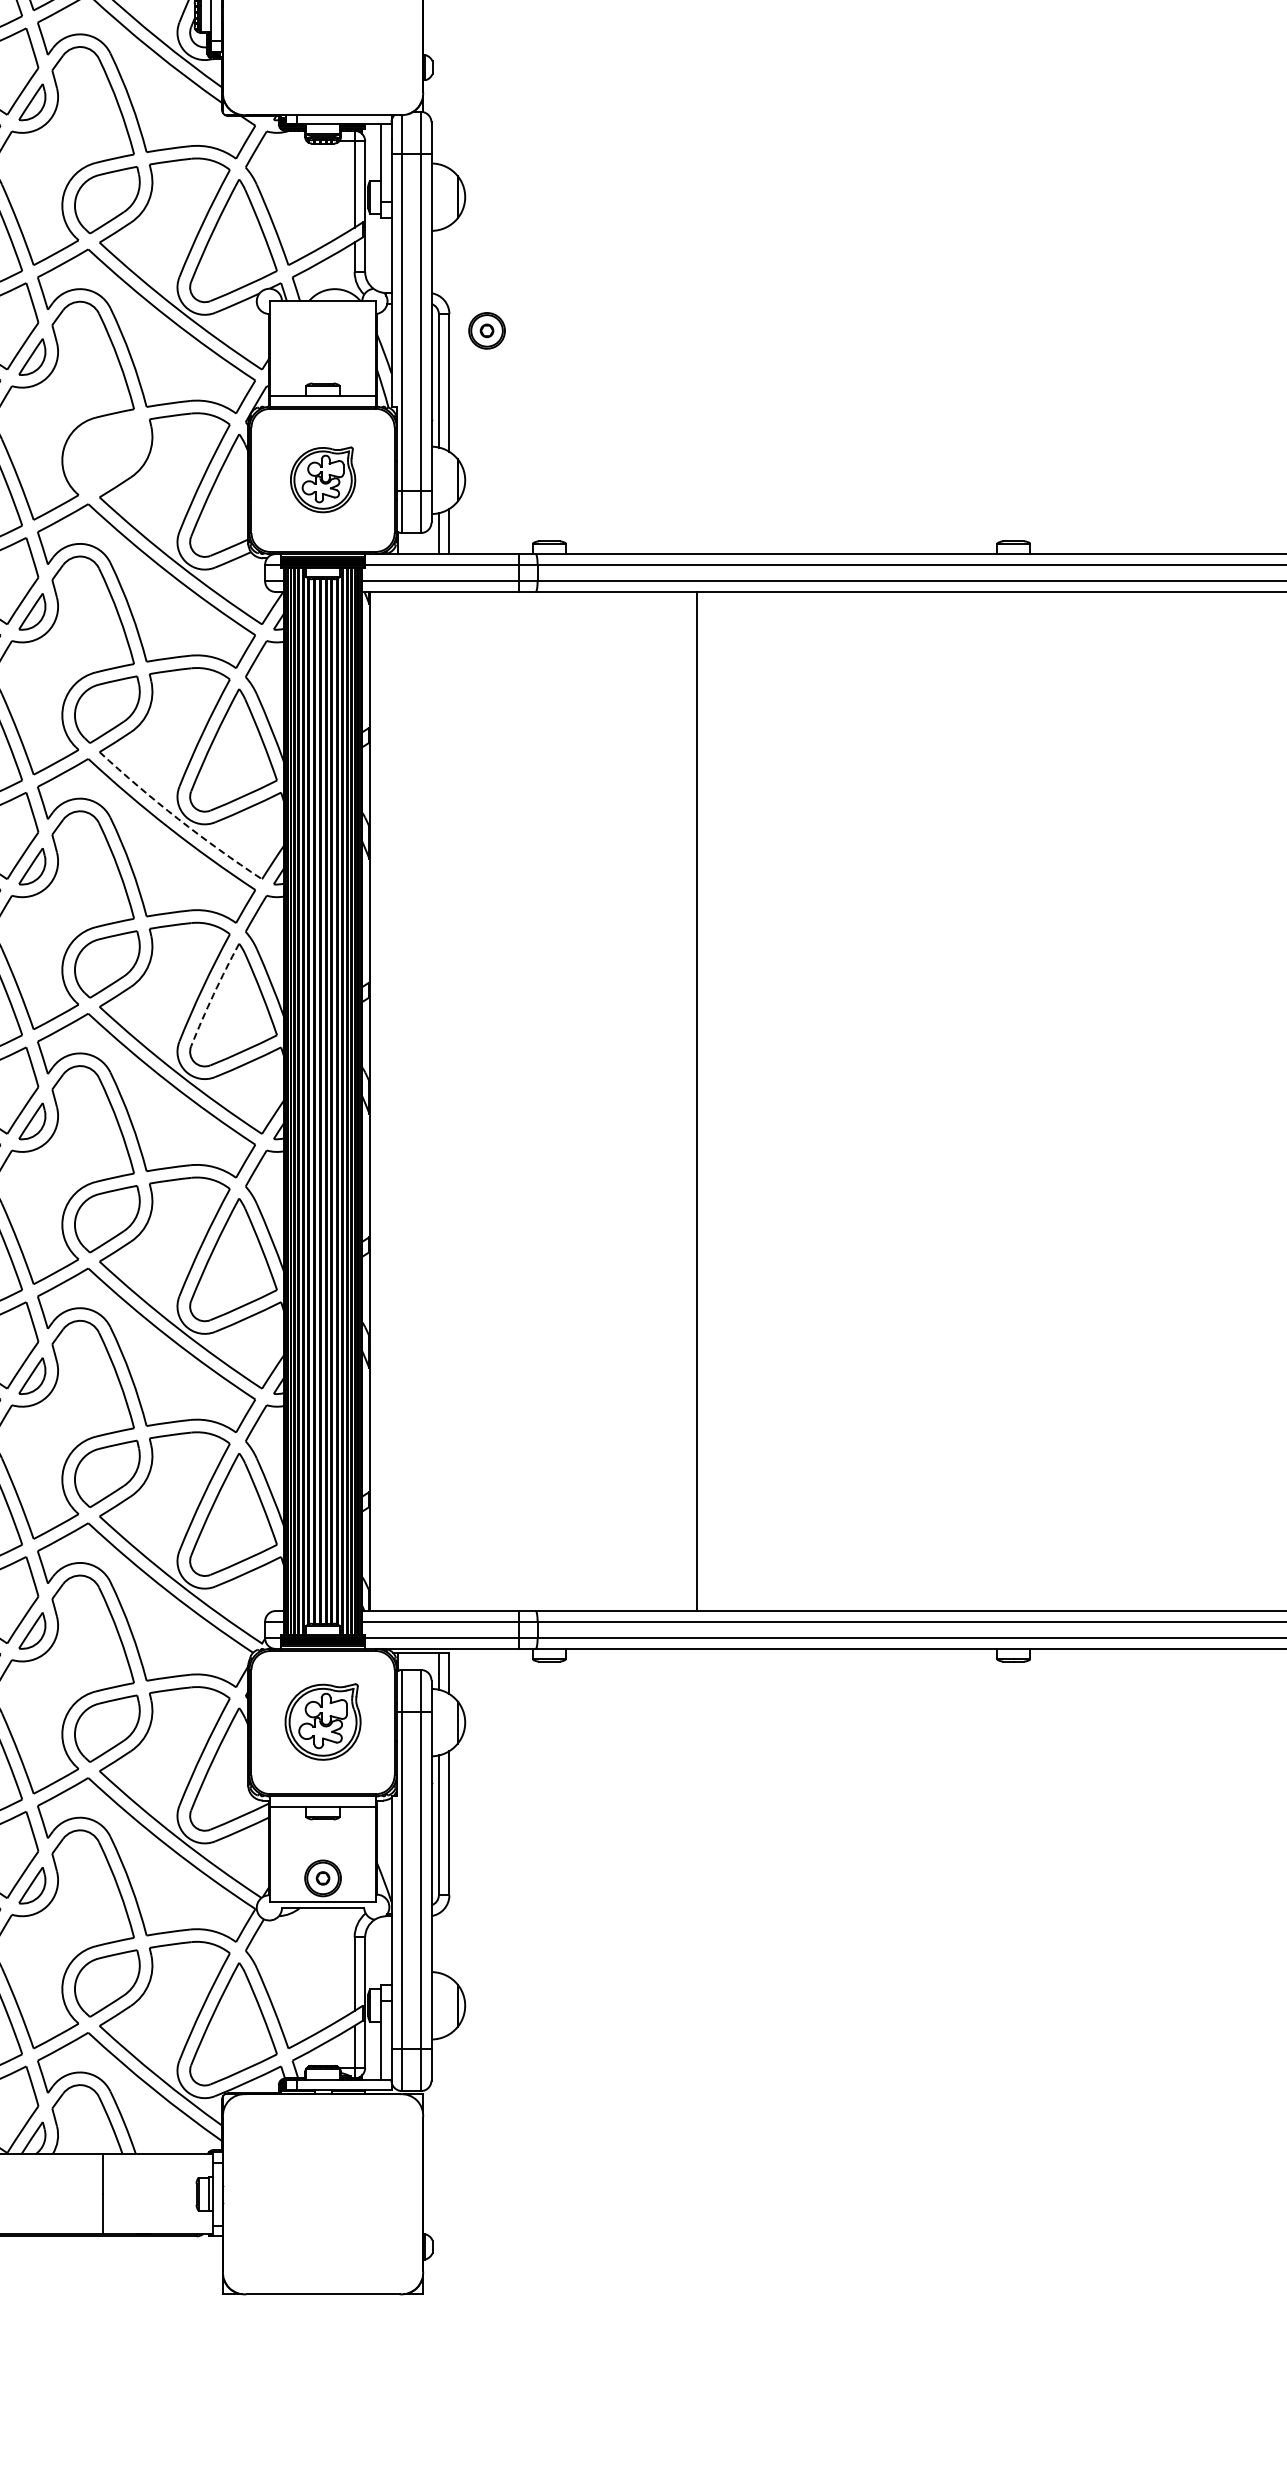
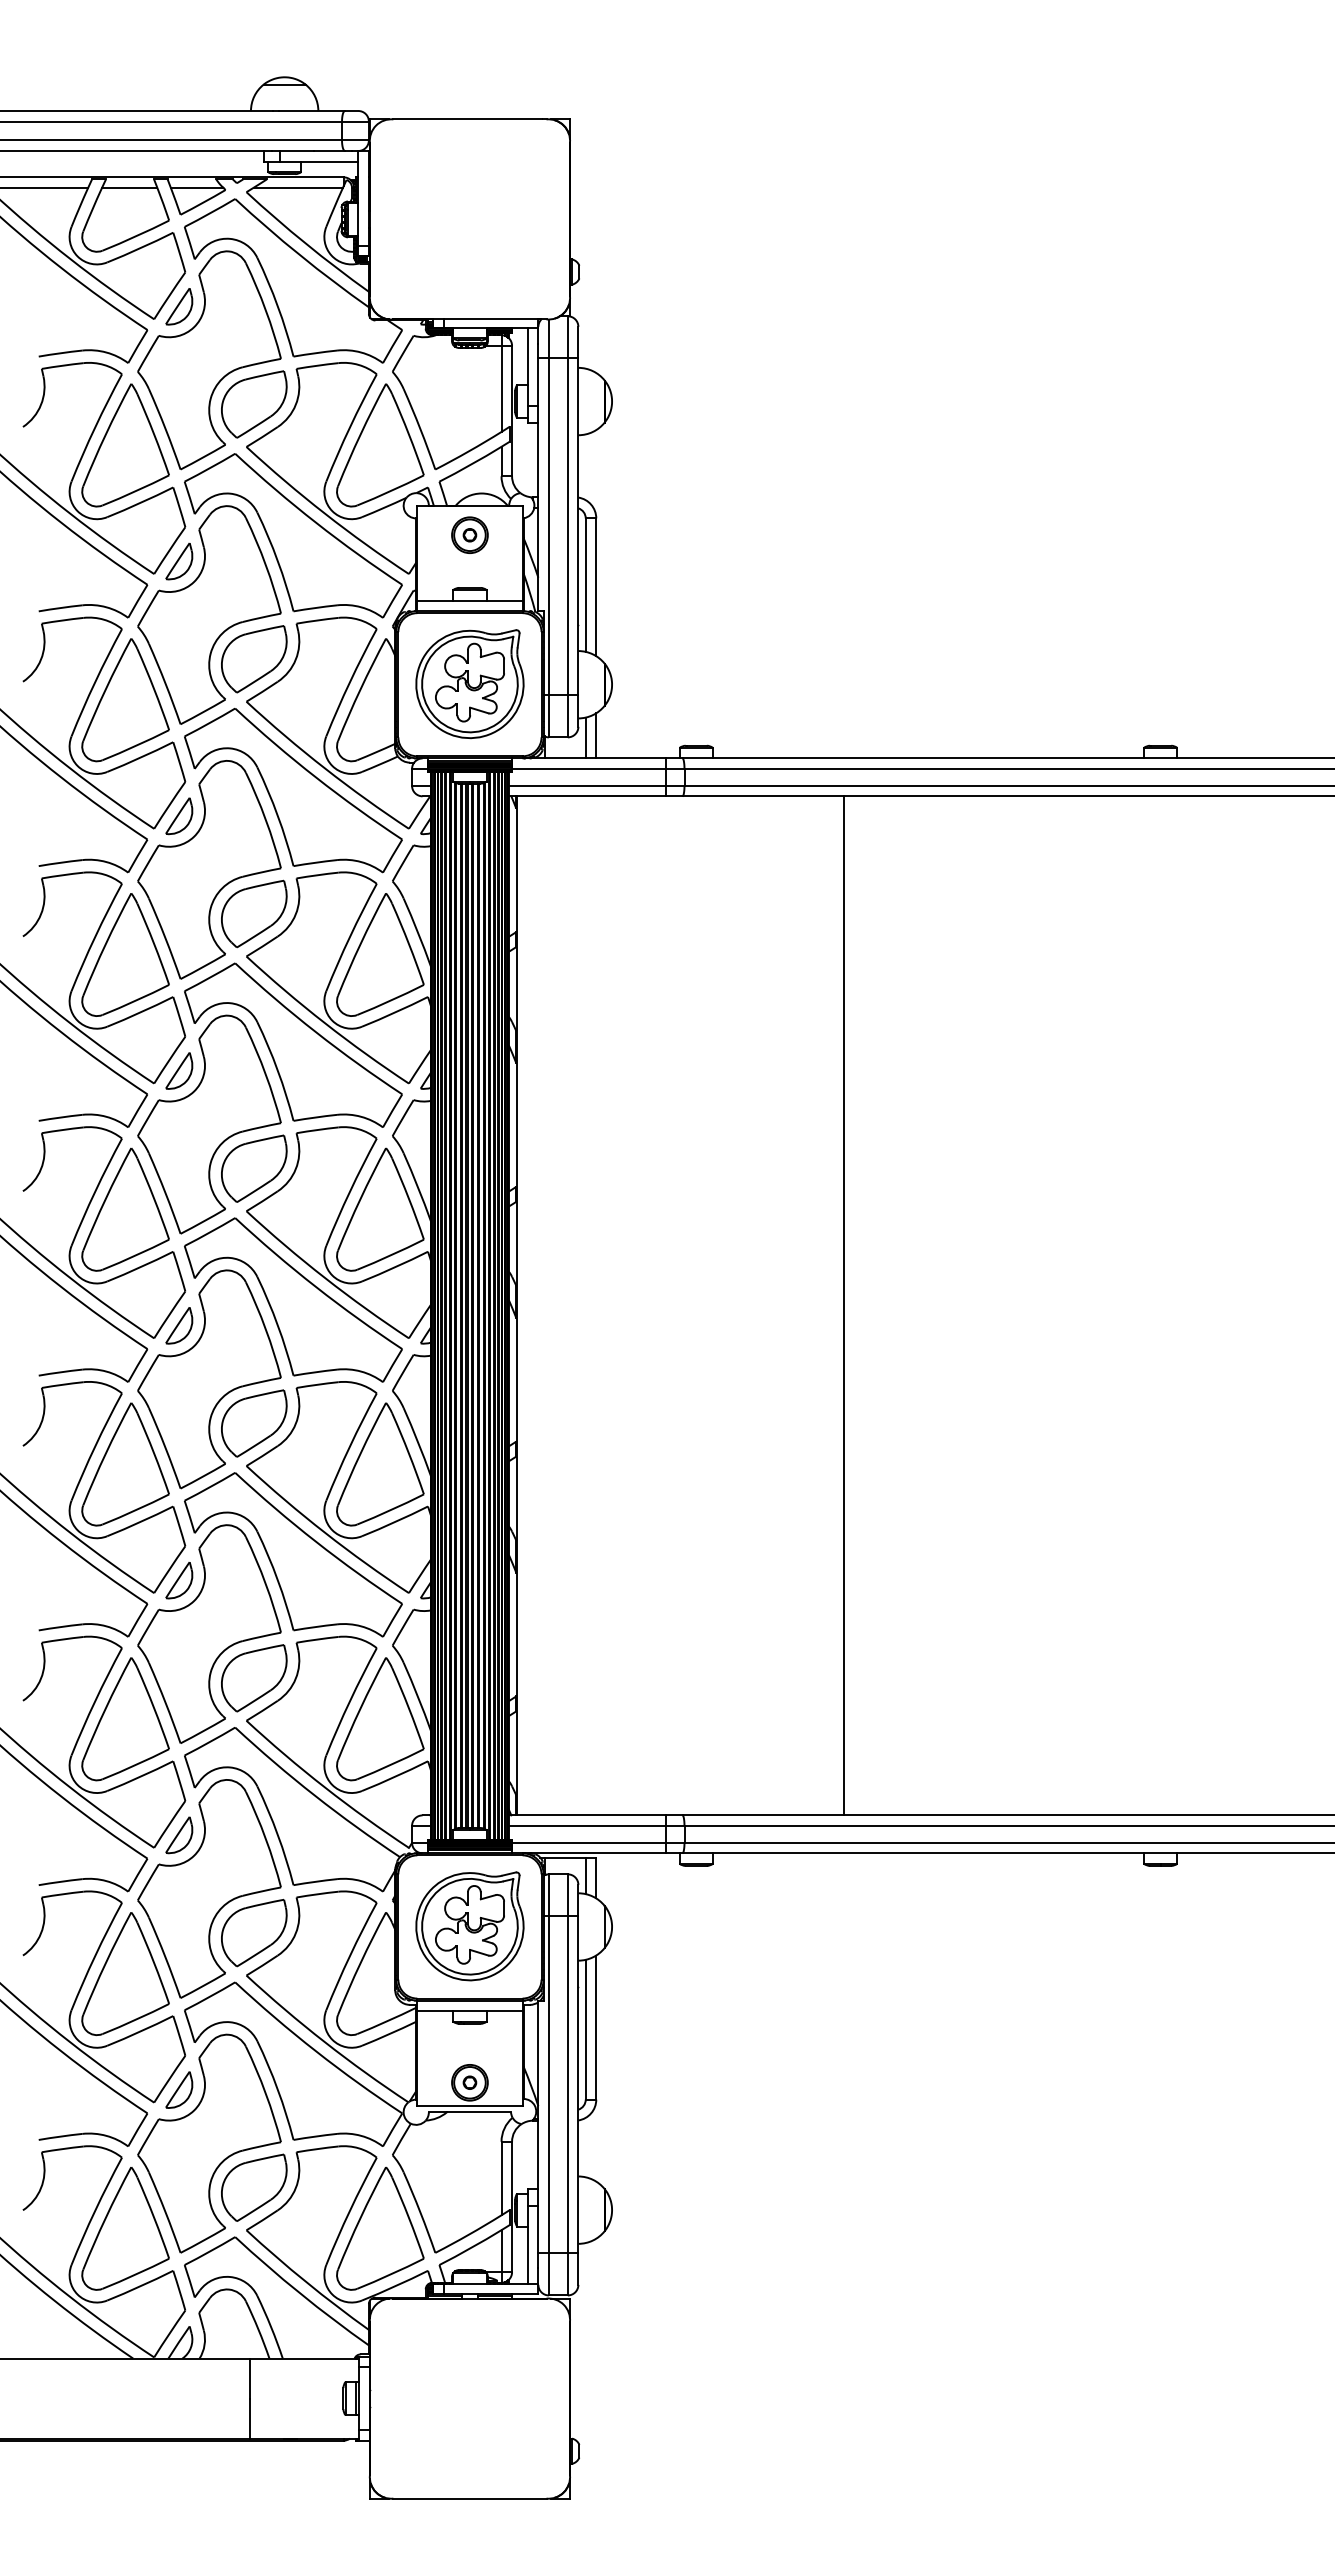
part: (486, 330) -> (469, 534), moved
part: (107, 455) -> (254, 659), added
part: (322, 480) -> (469, 684), size x1.67
arc: (178, 819) -> (325, 1023), dashed -> solid
arc: (213, 994) -> (360, 1198), dashed -> solid
part: (322, 1722) -> (469, 1926), size x1.43

